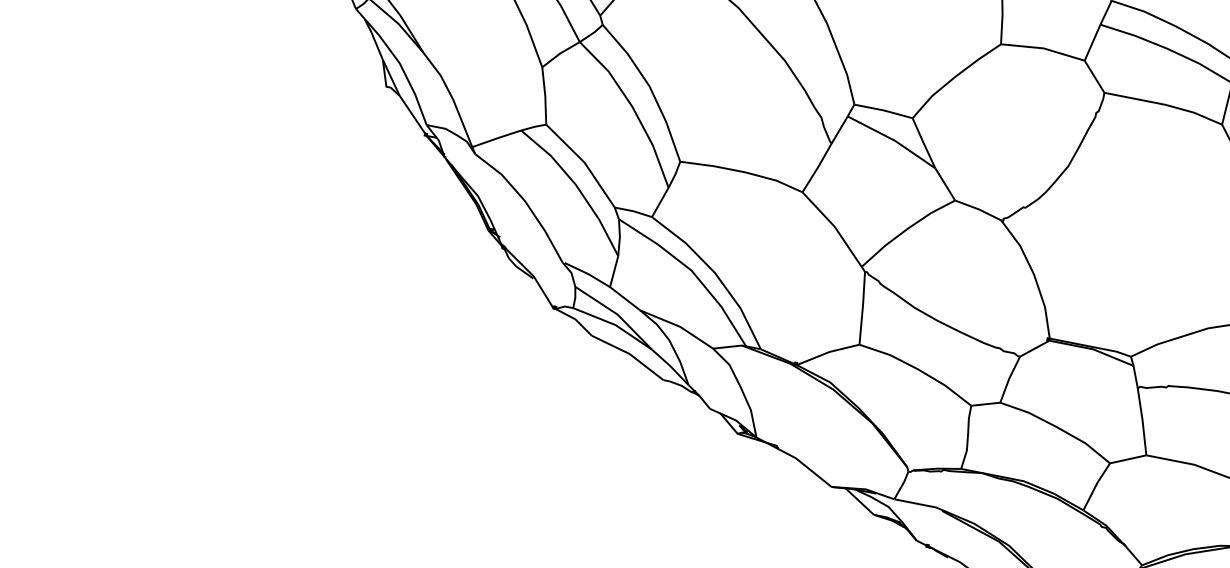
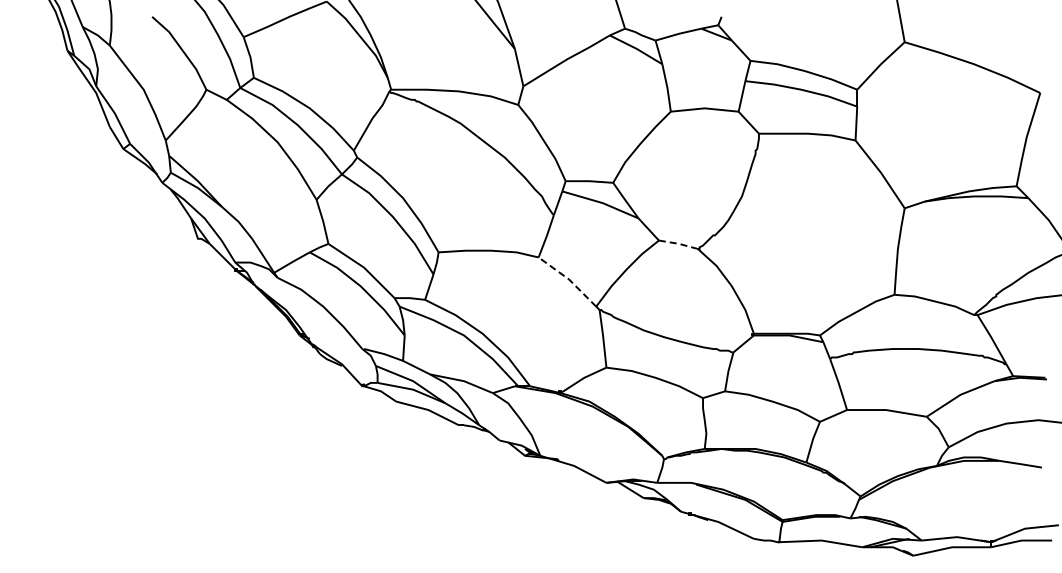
line: (979, 209) -> (679, 243), solid -> dashed
line: (835, 226) -> (569, 279), solid -> dashed

